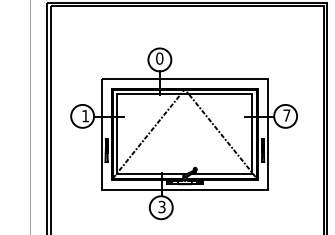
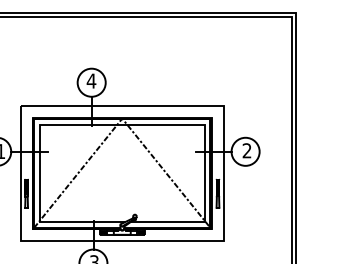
text: (159, 58) -> (91, 80), 0 -> 4
text: (286, 115) -> (246, 150), 7 -> 2

